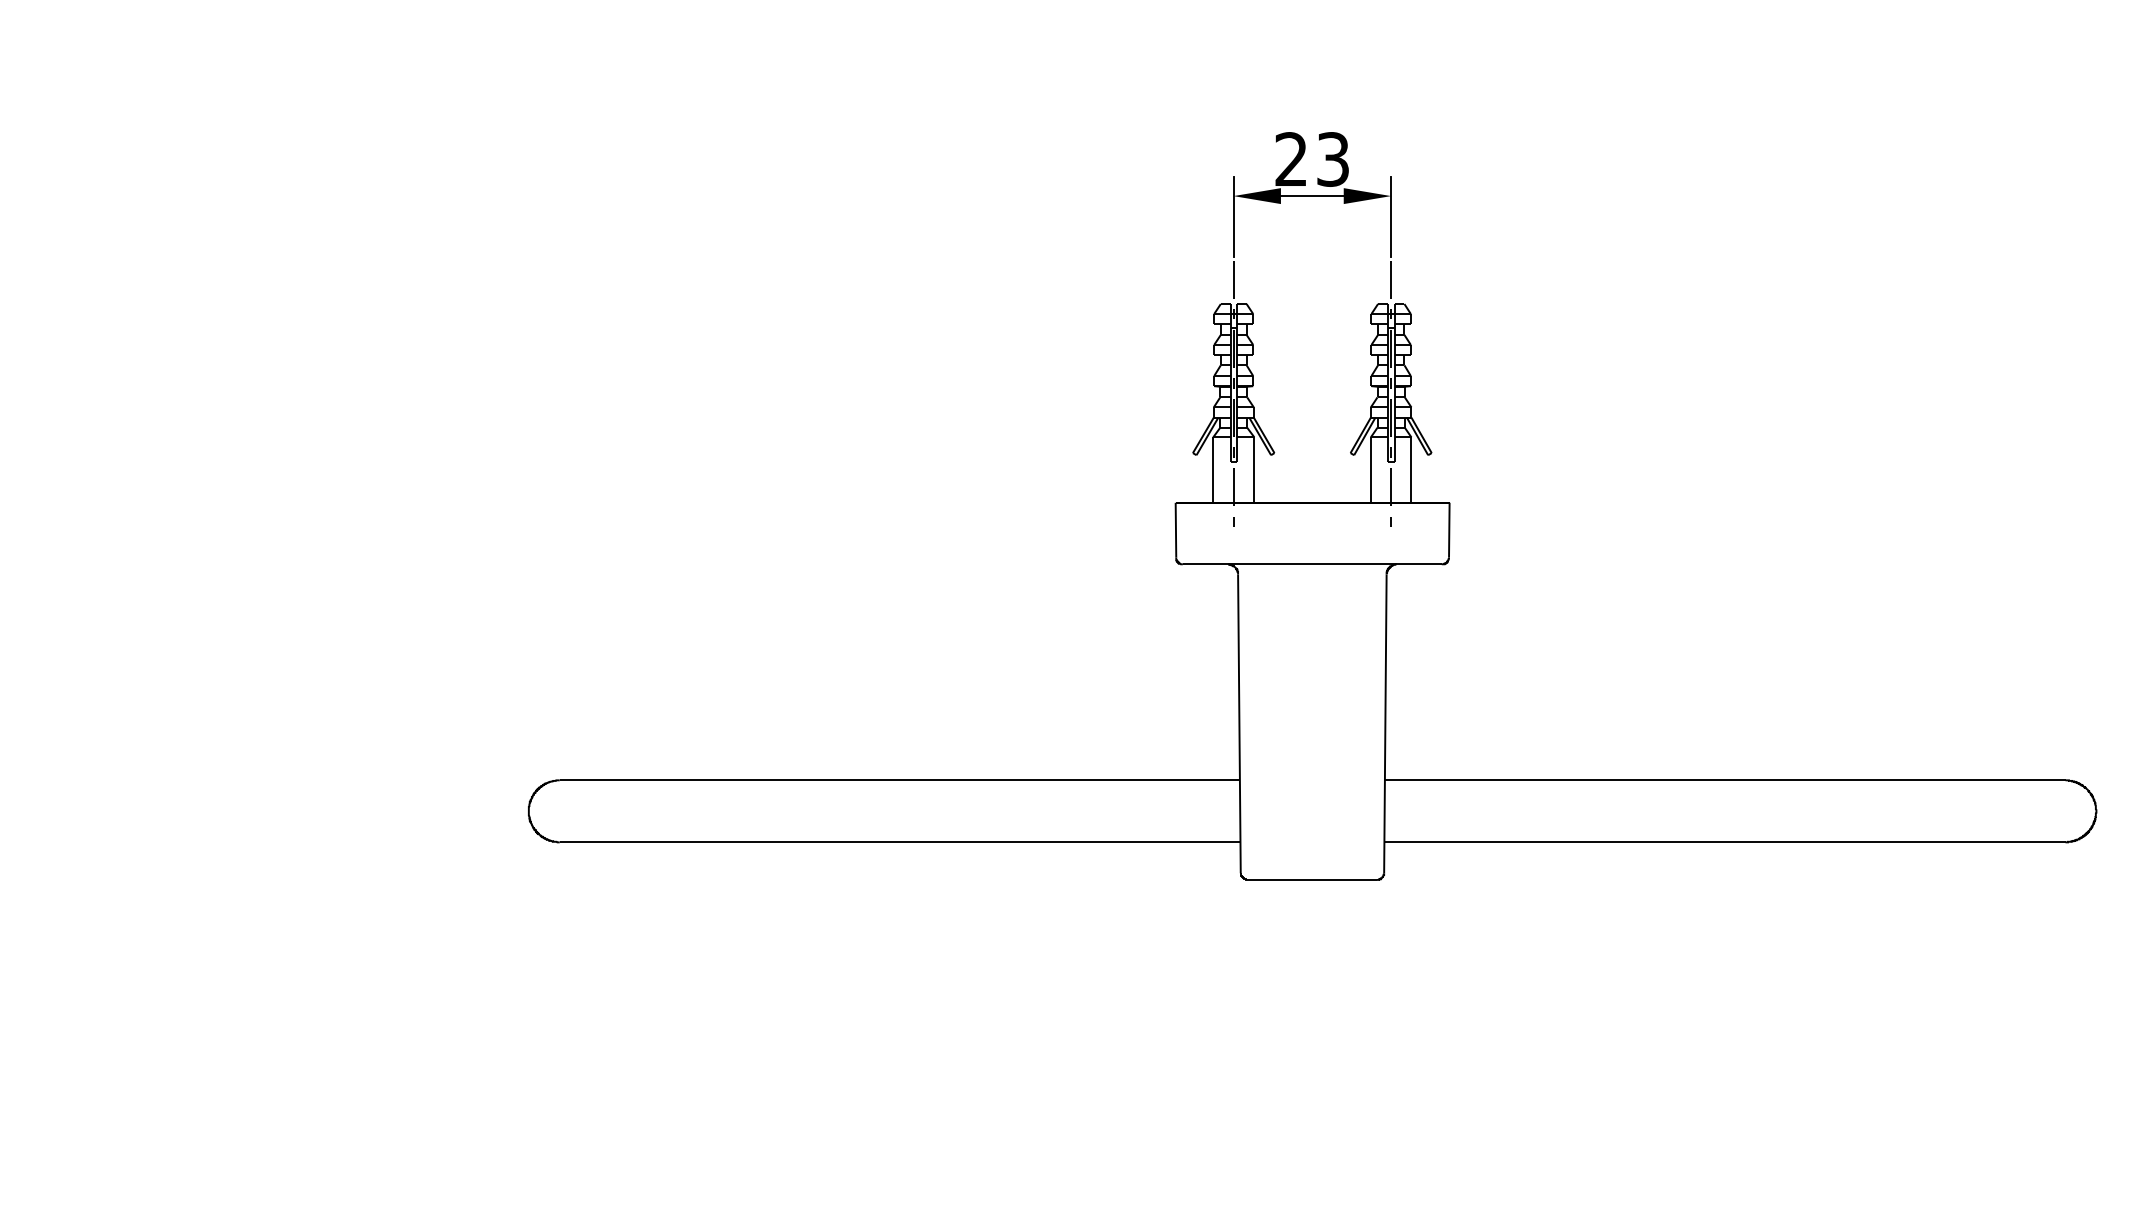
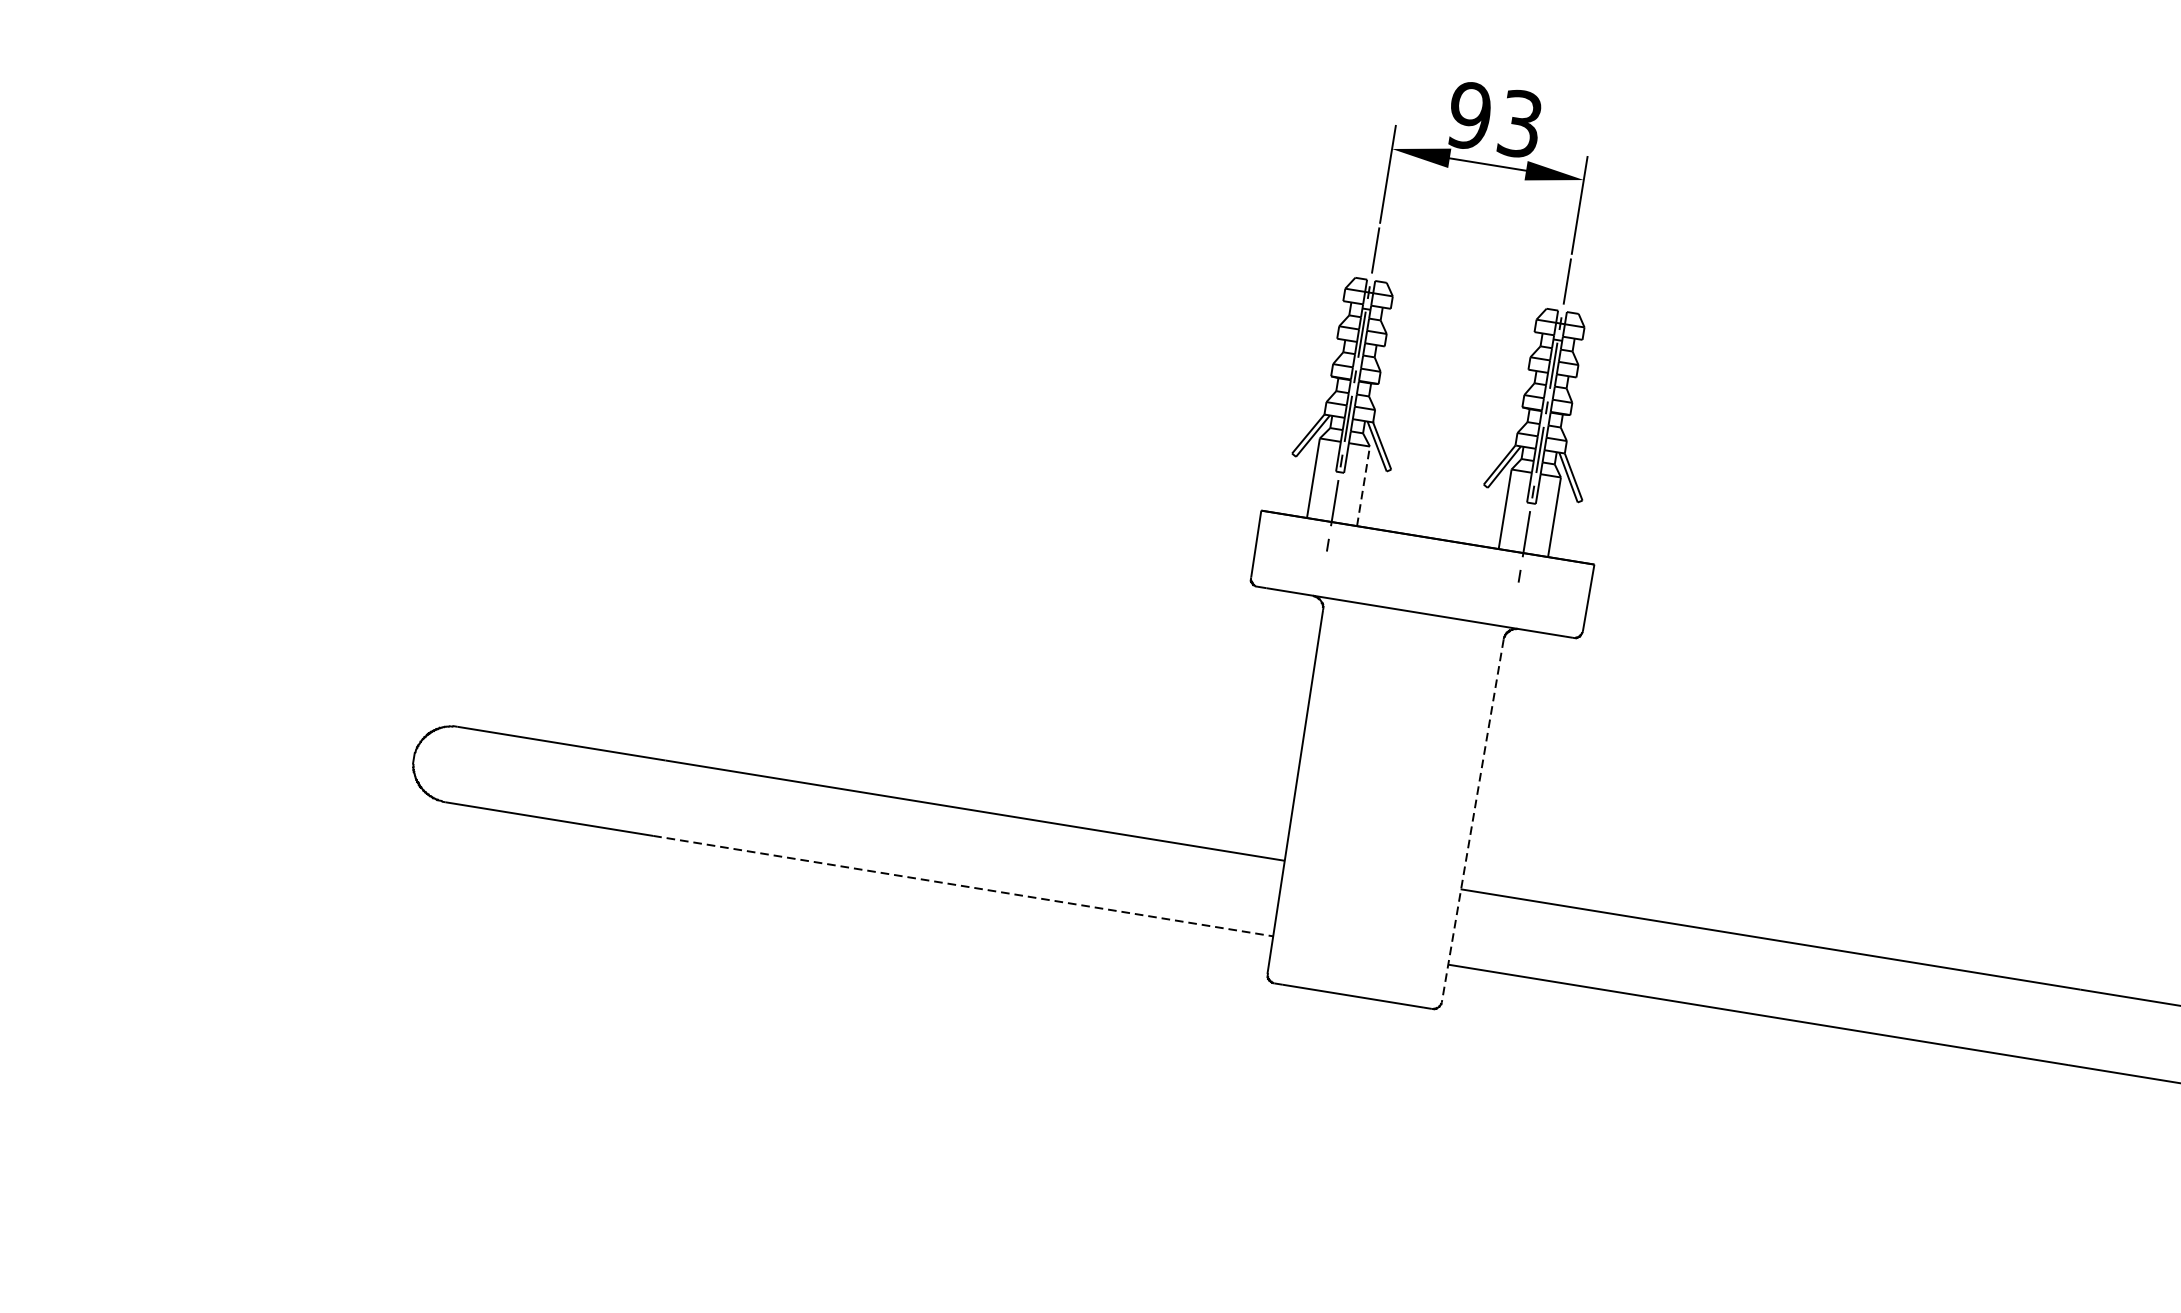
text: (1291, 159) -> (1469, 115), 23 -> 93
line: (1254, 470) -> (1363, 486), solid -> dashed
line: (1385, 724) -> (1472, 821), solid -> dashed
line: (986, 842) -> (964, 886), solid -> dashed

